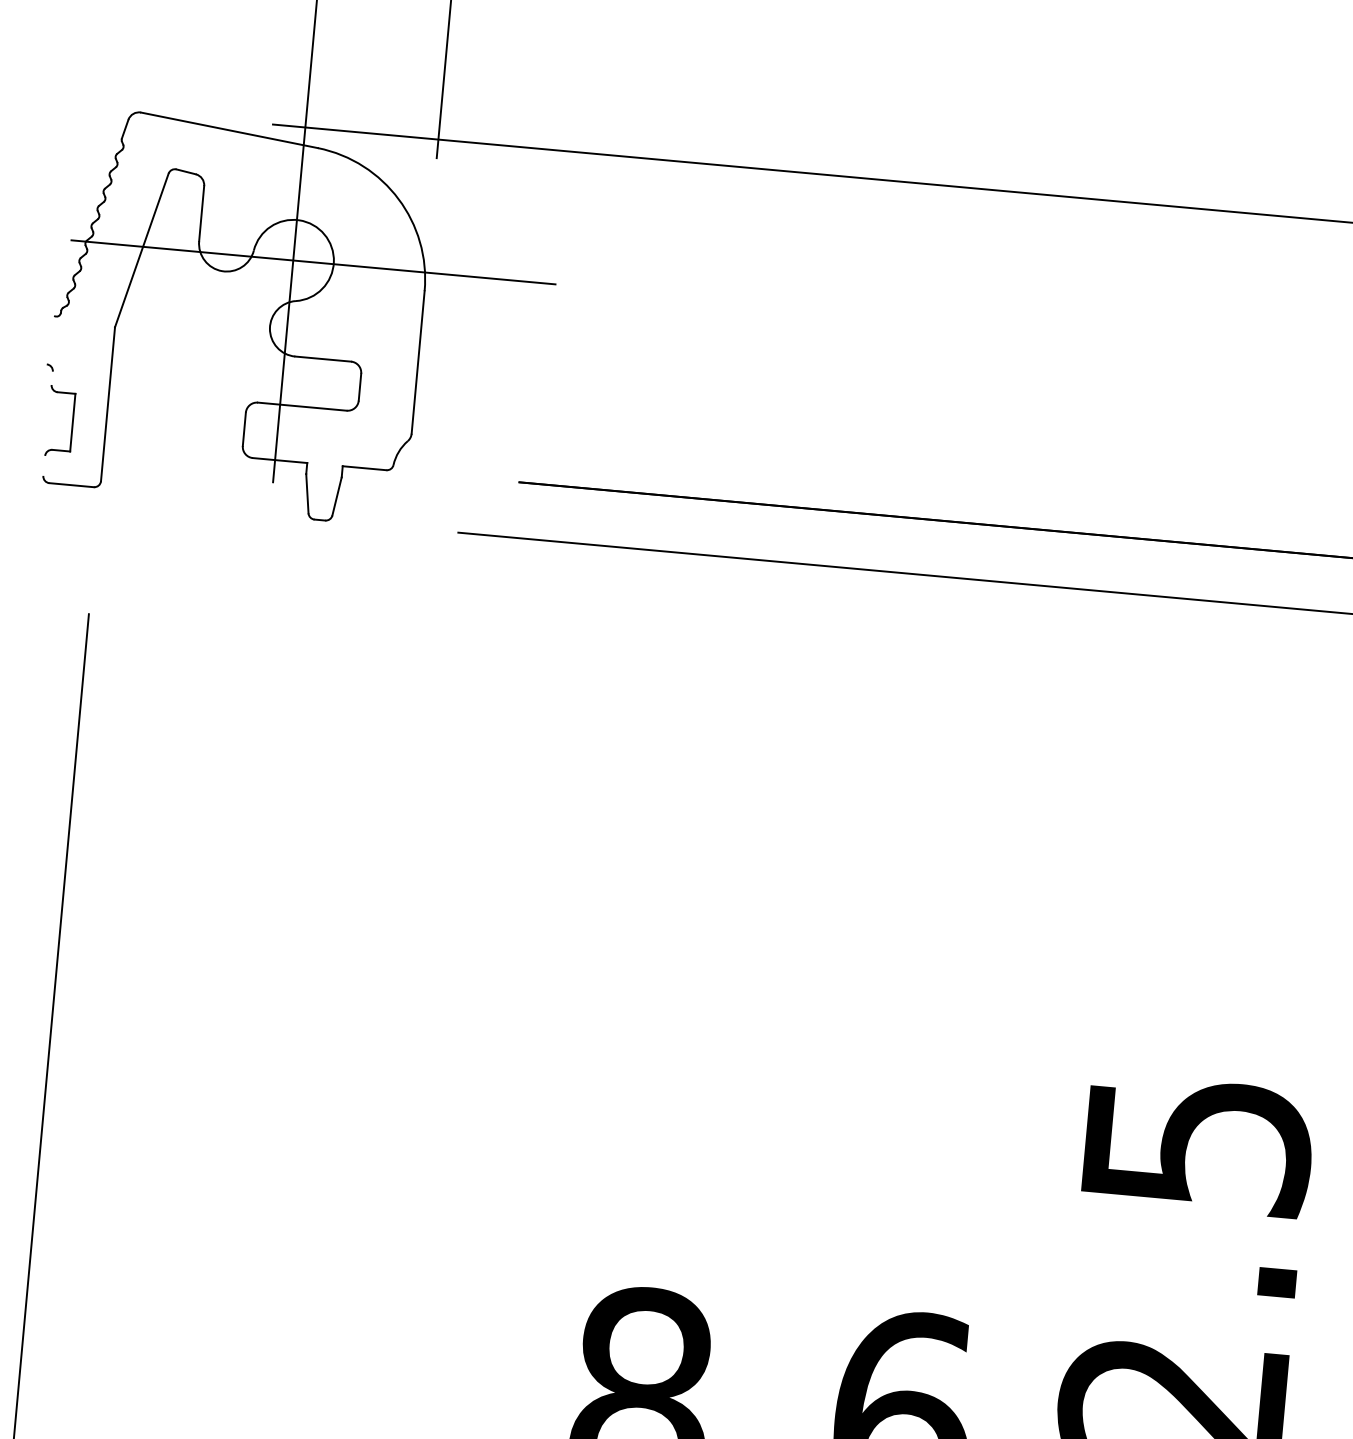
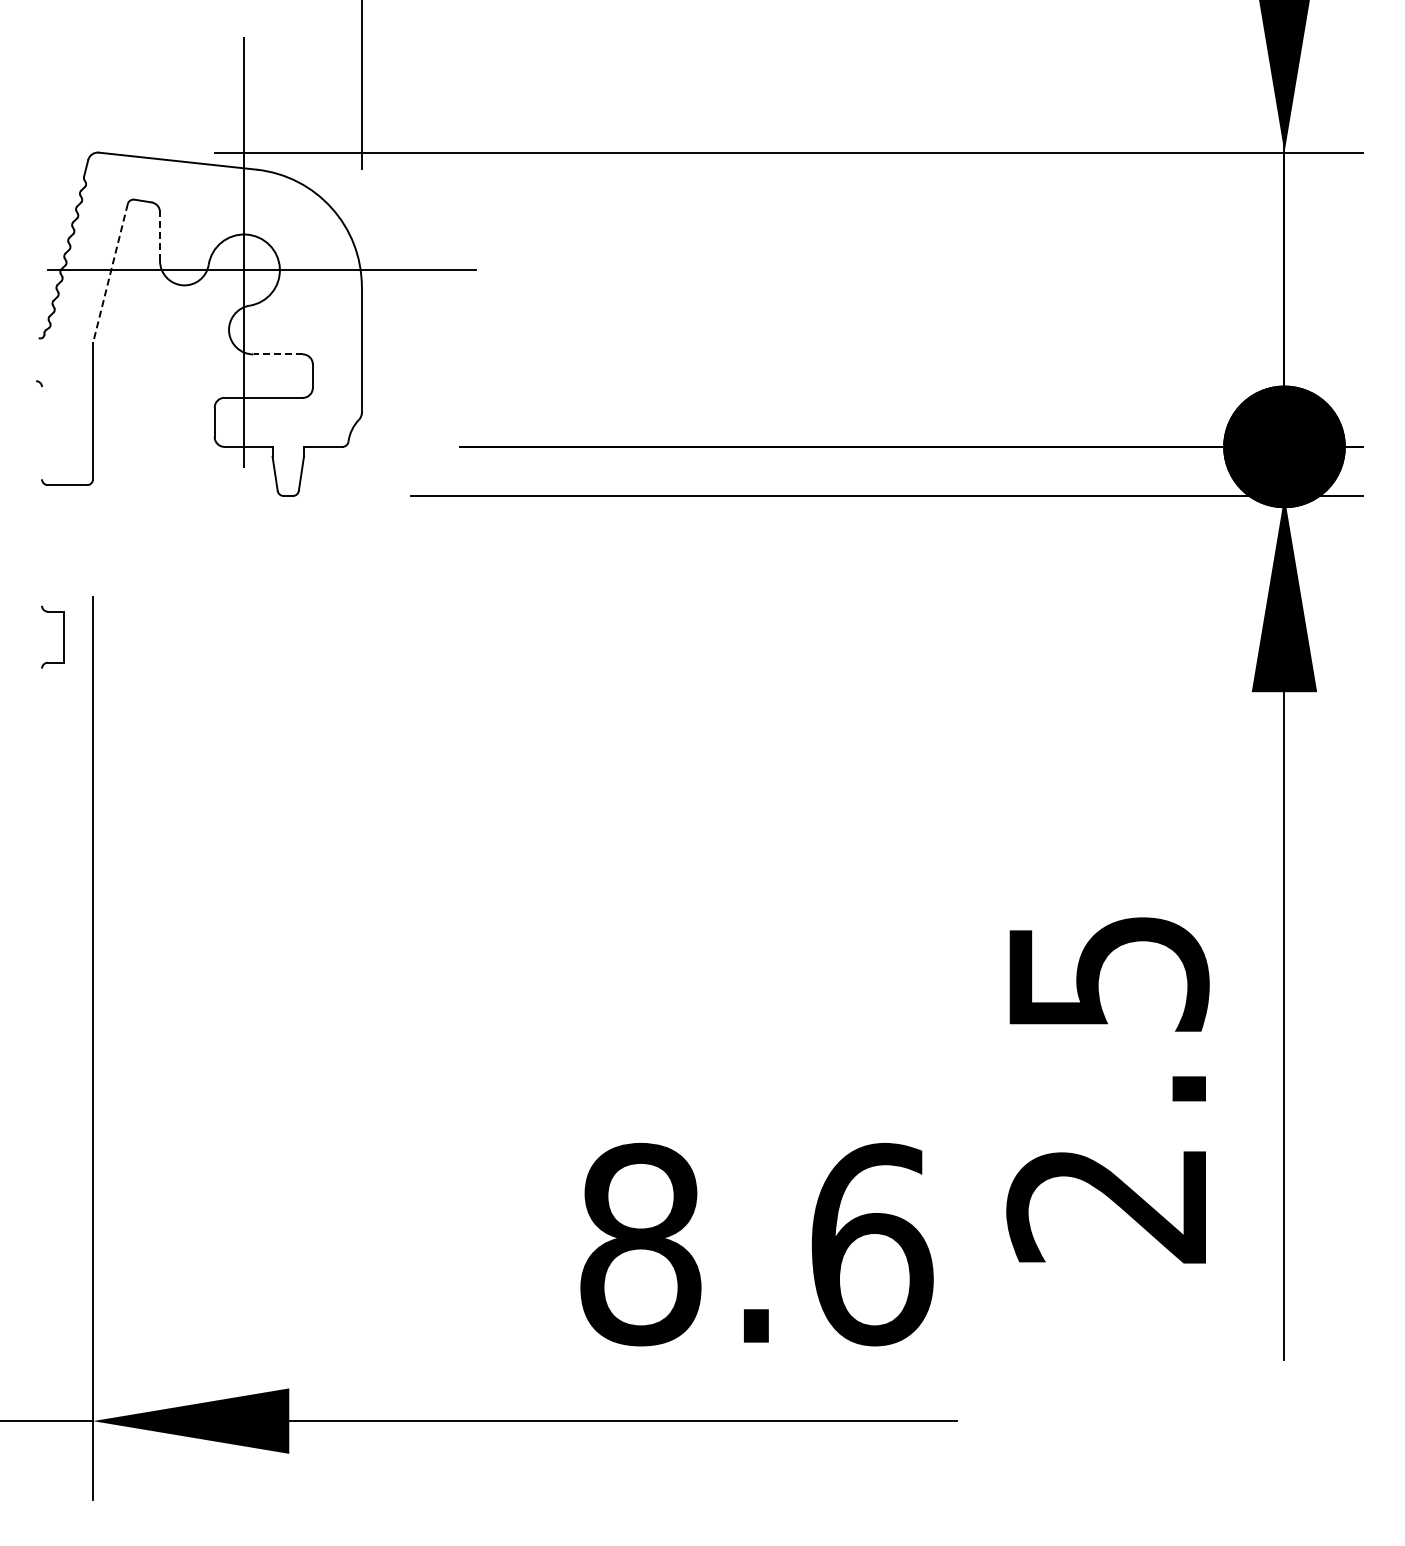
line: (202, 213) -> (160, 236), solid -> dashed
line: (141, 250) -> (110, 273), solid -> dashed
line: (323, 359) -> (278, 354), solid -> dashed
part: (72, 421) -> (63, 636), moved

